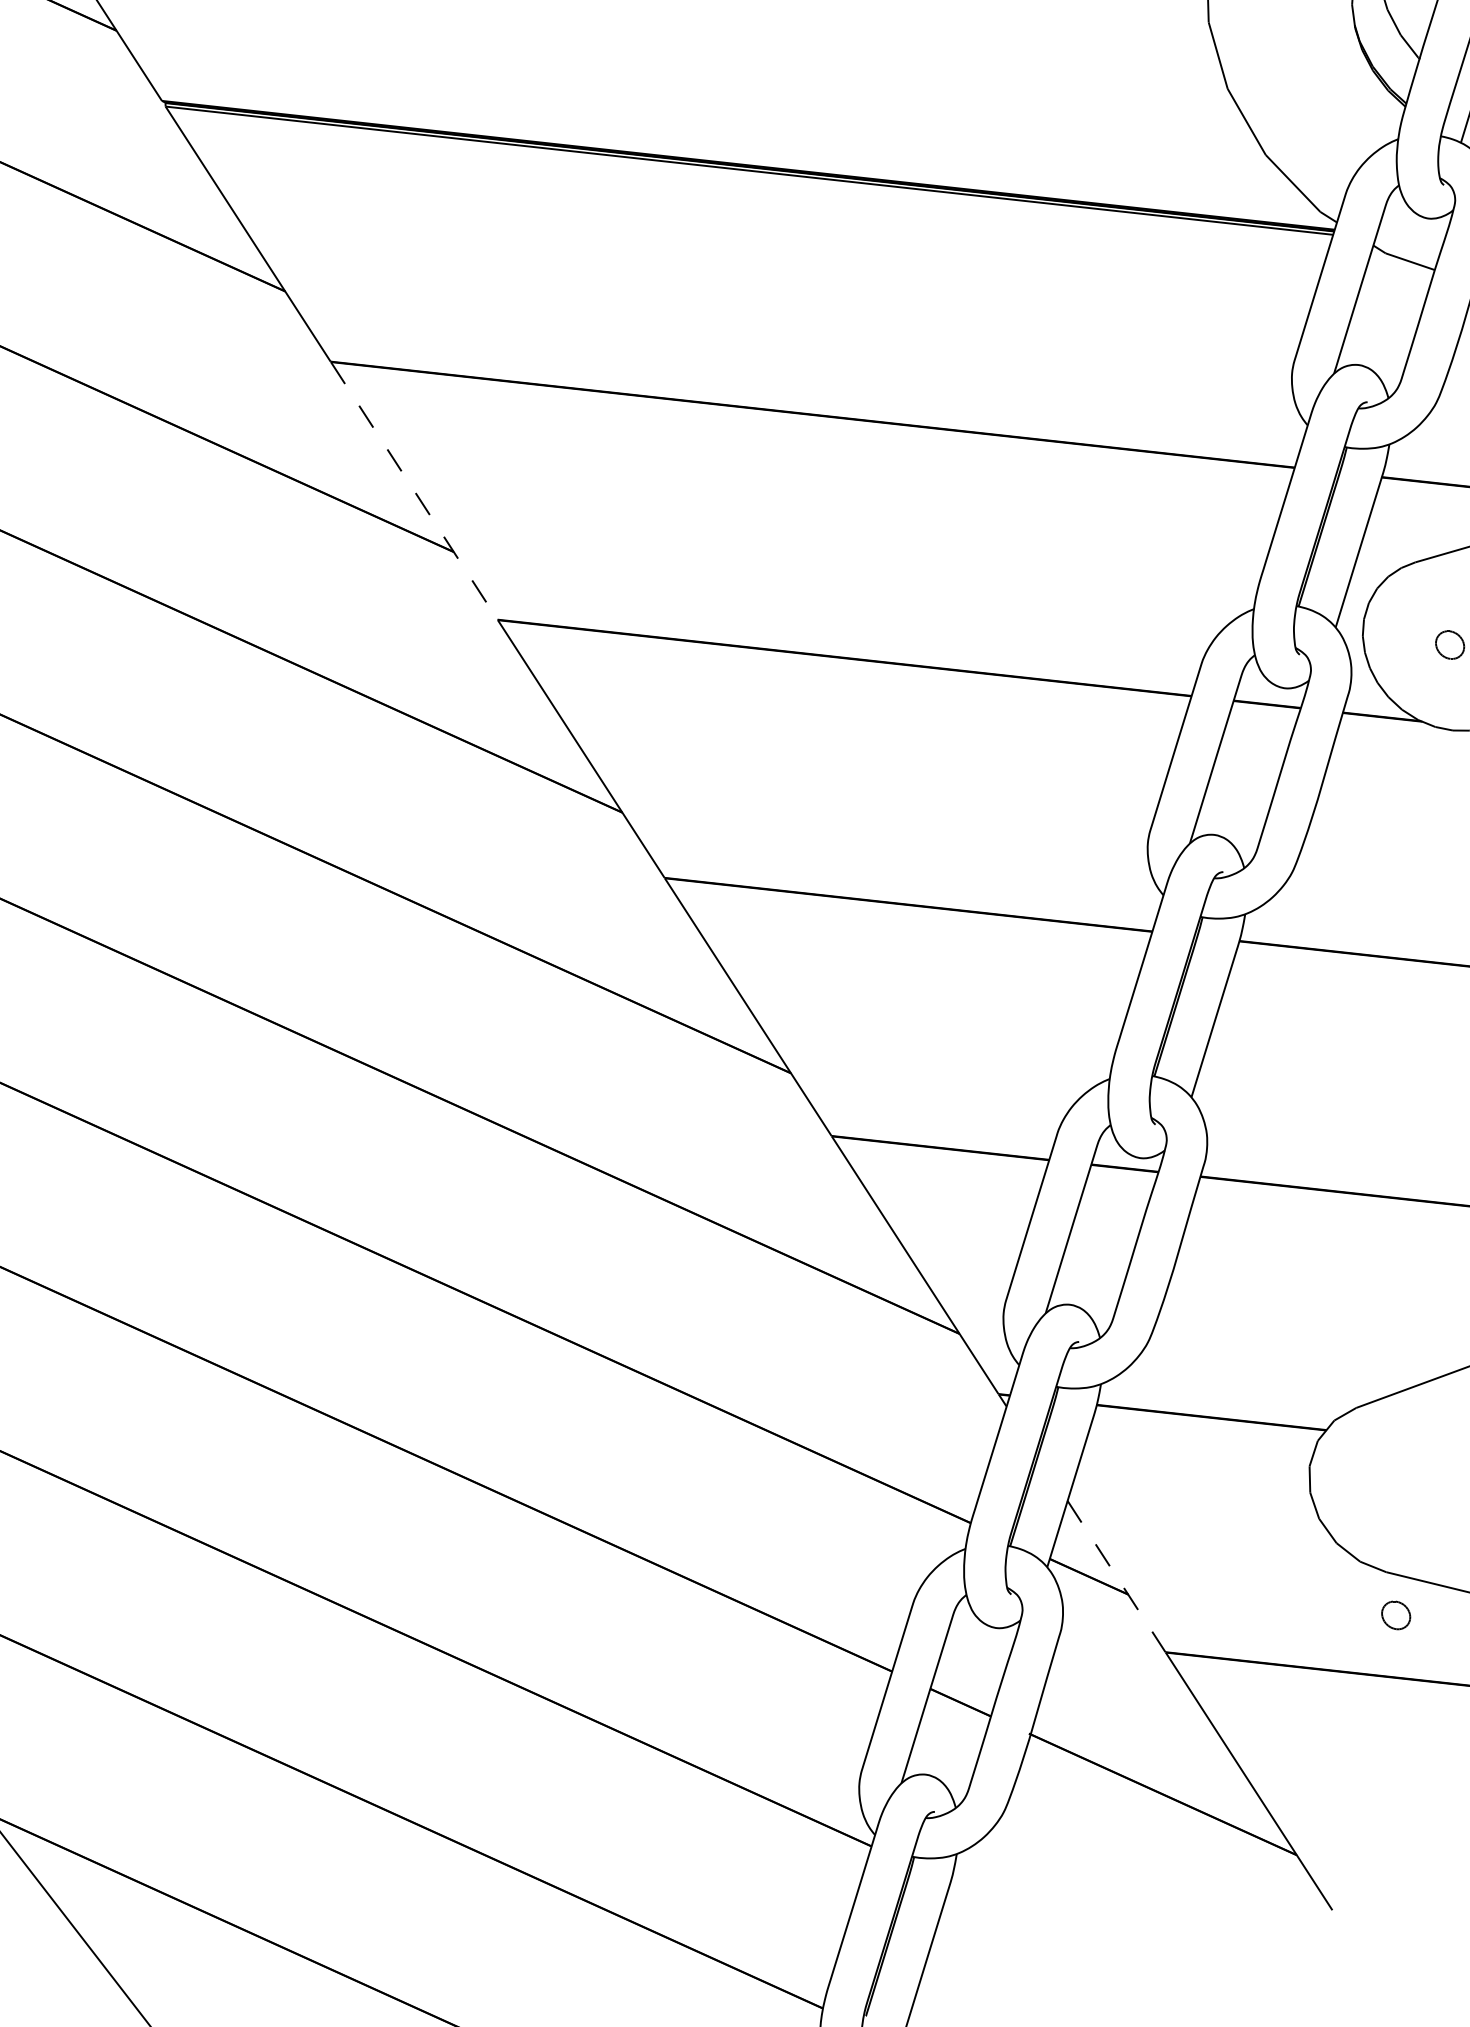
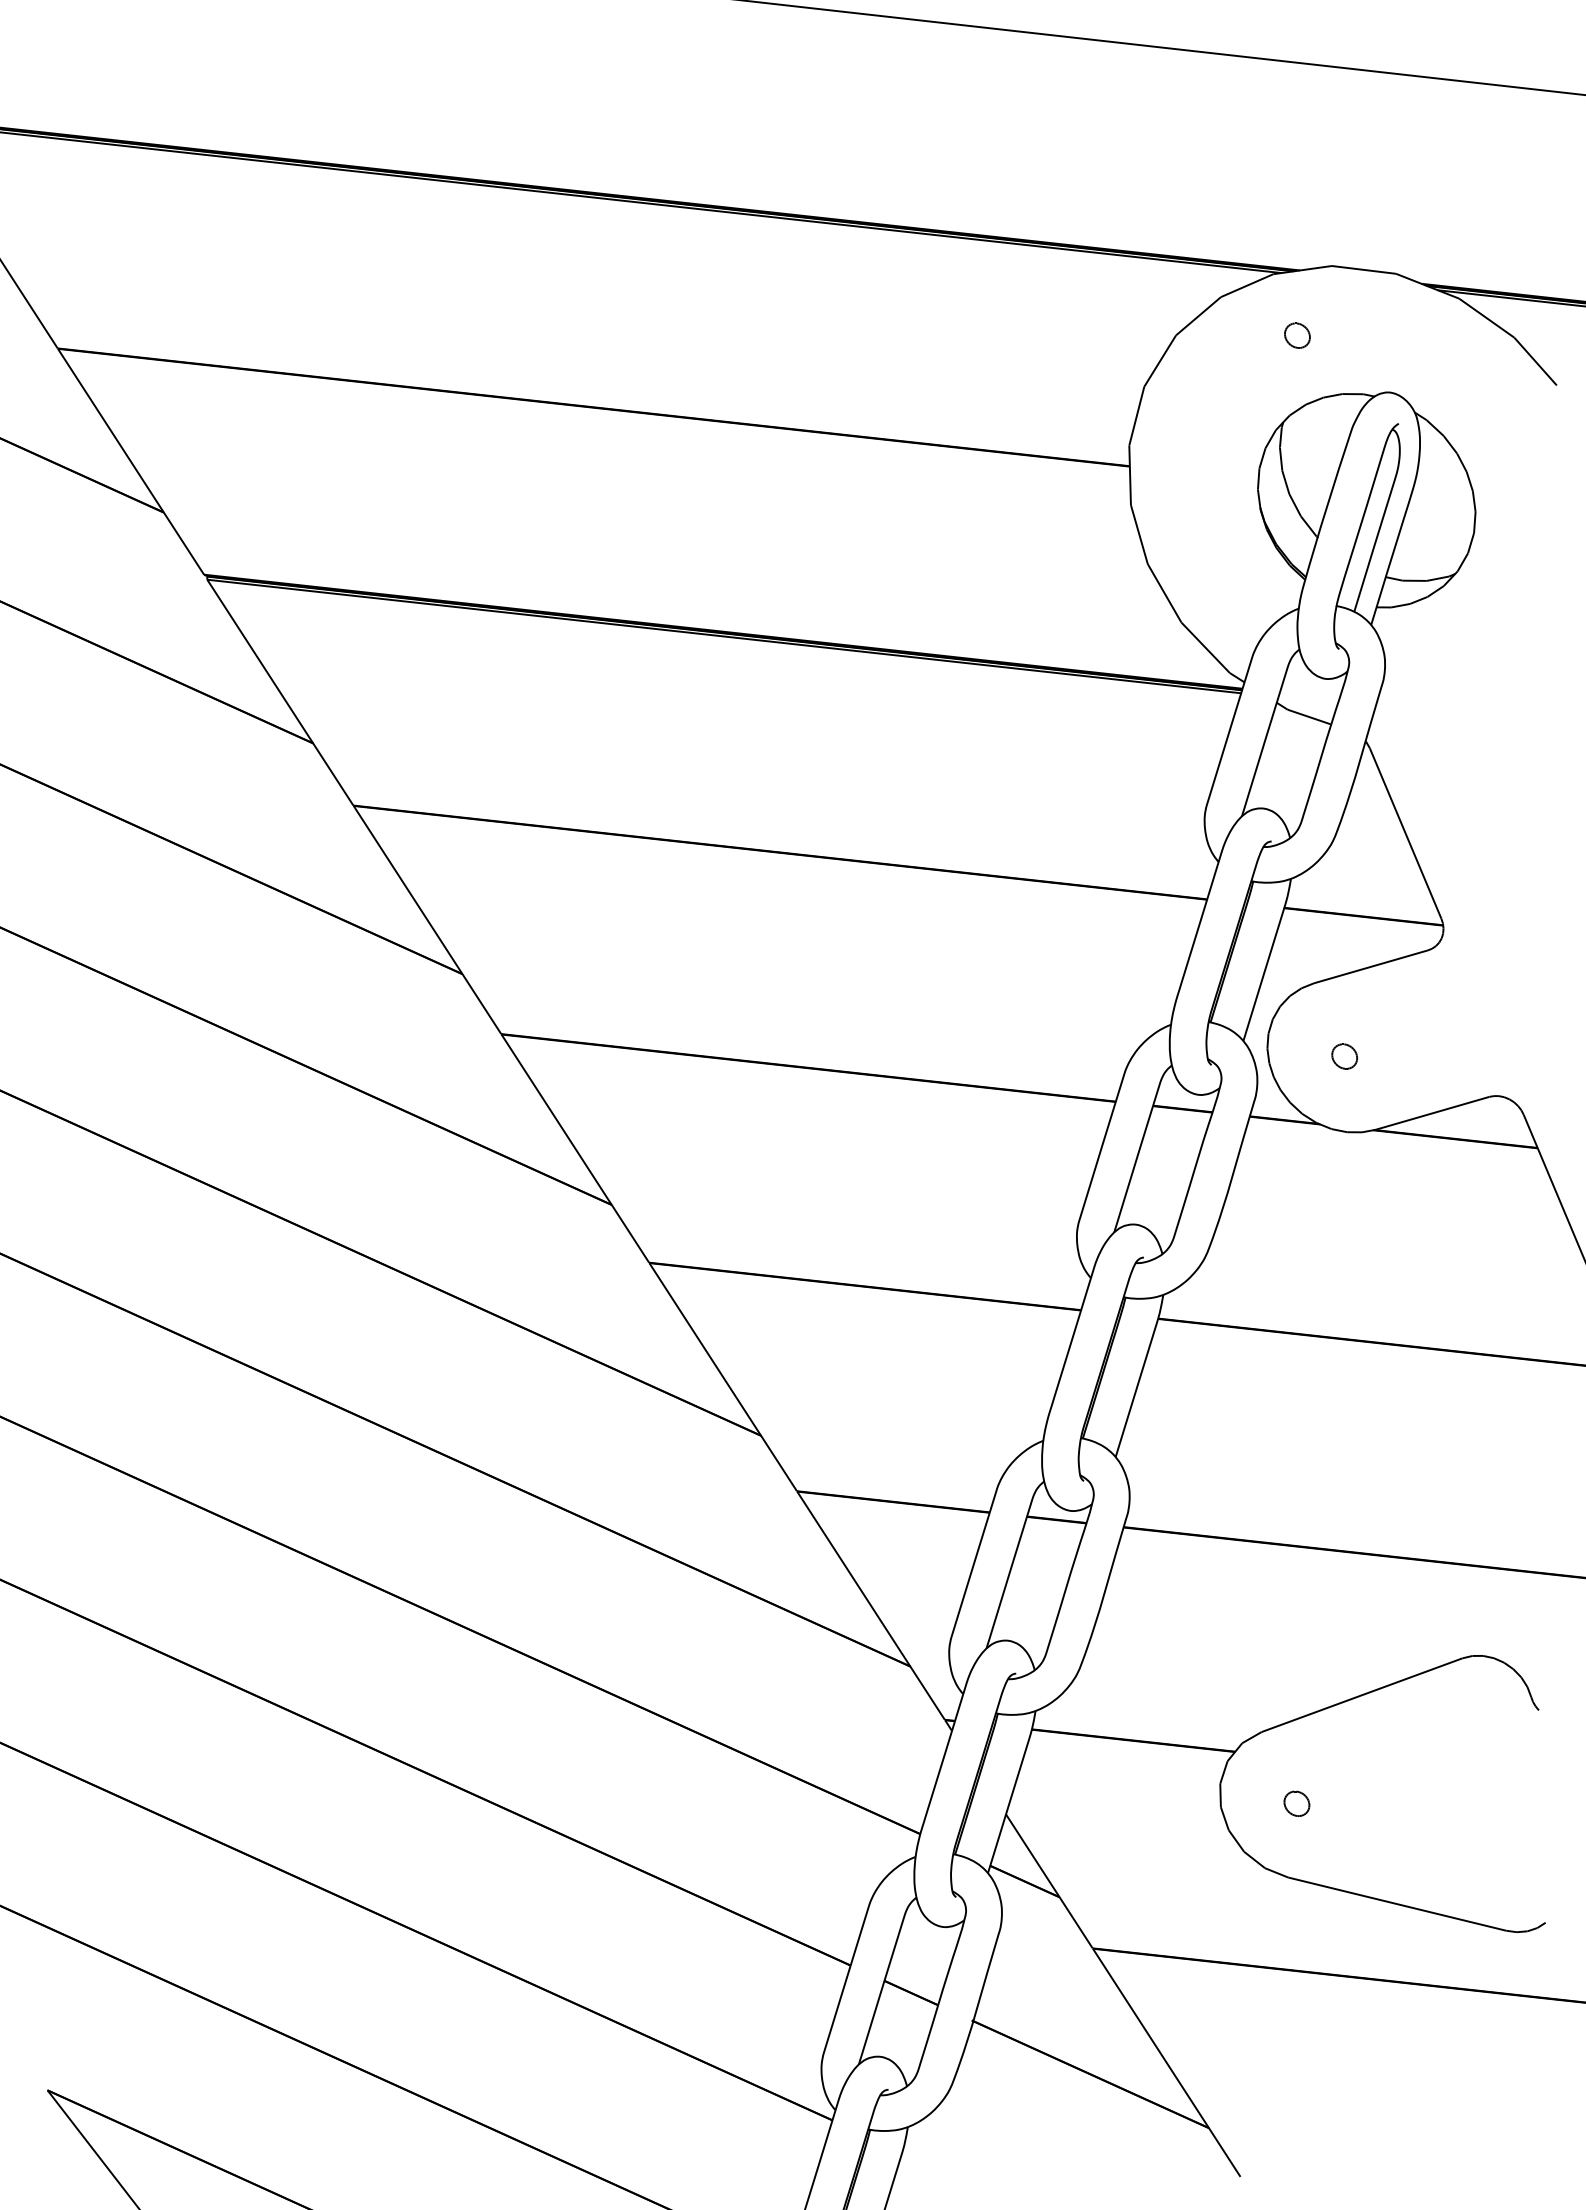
line: (414, 491) -> (427, 920), dashed -> solid
line: (1116, 1576) -> (1049, 1881), dashed -> solid
part: (1395, 1615) -> (1296, 1803), moved

